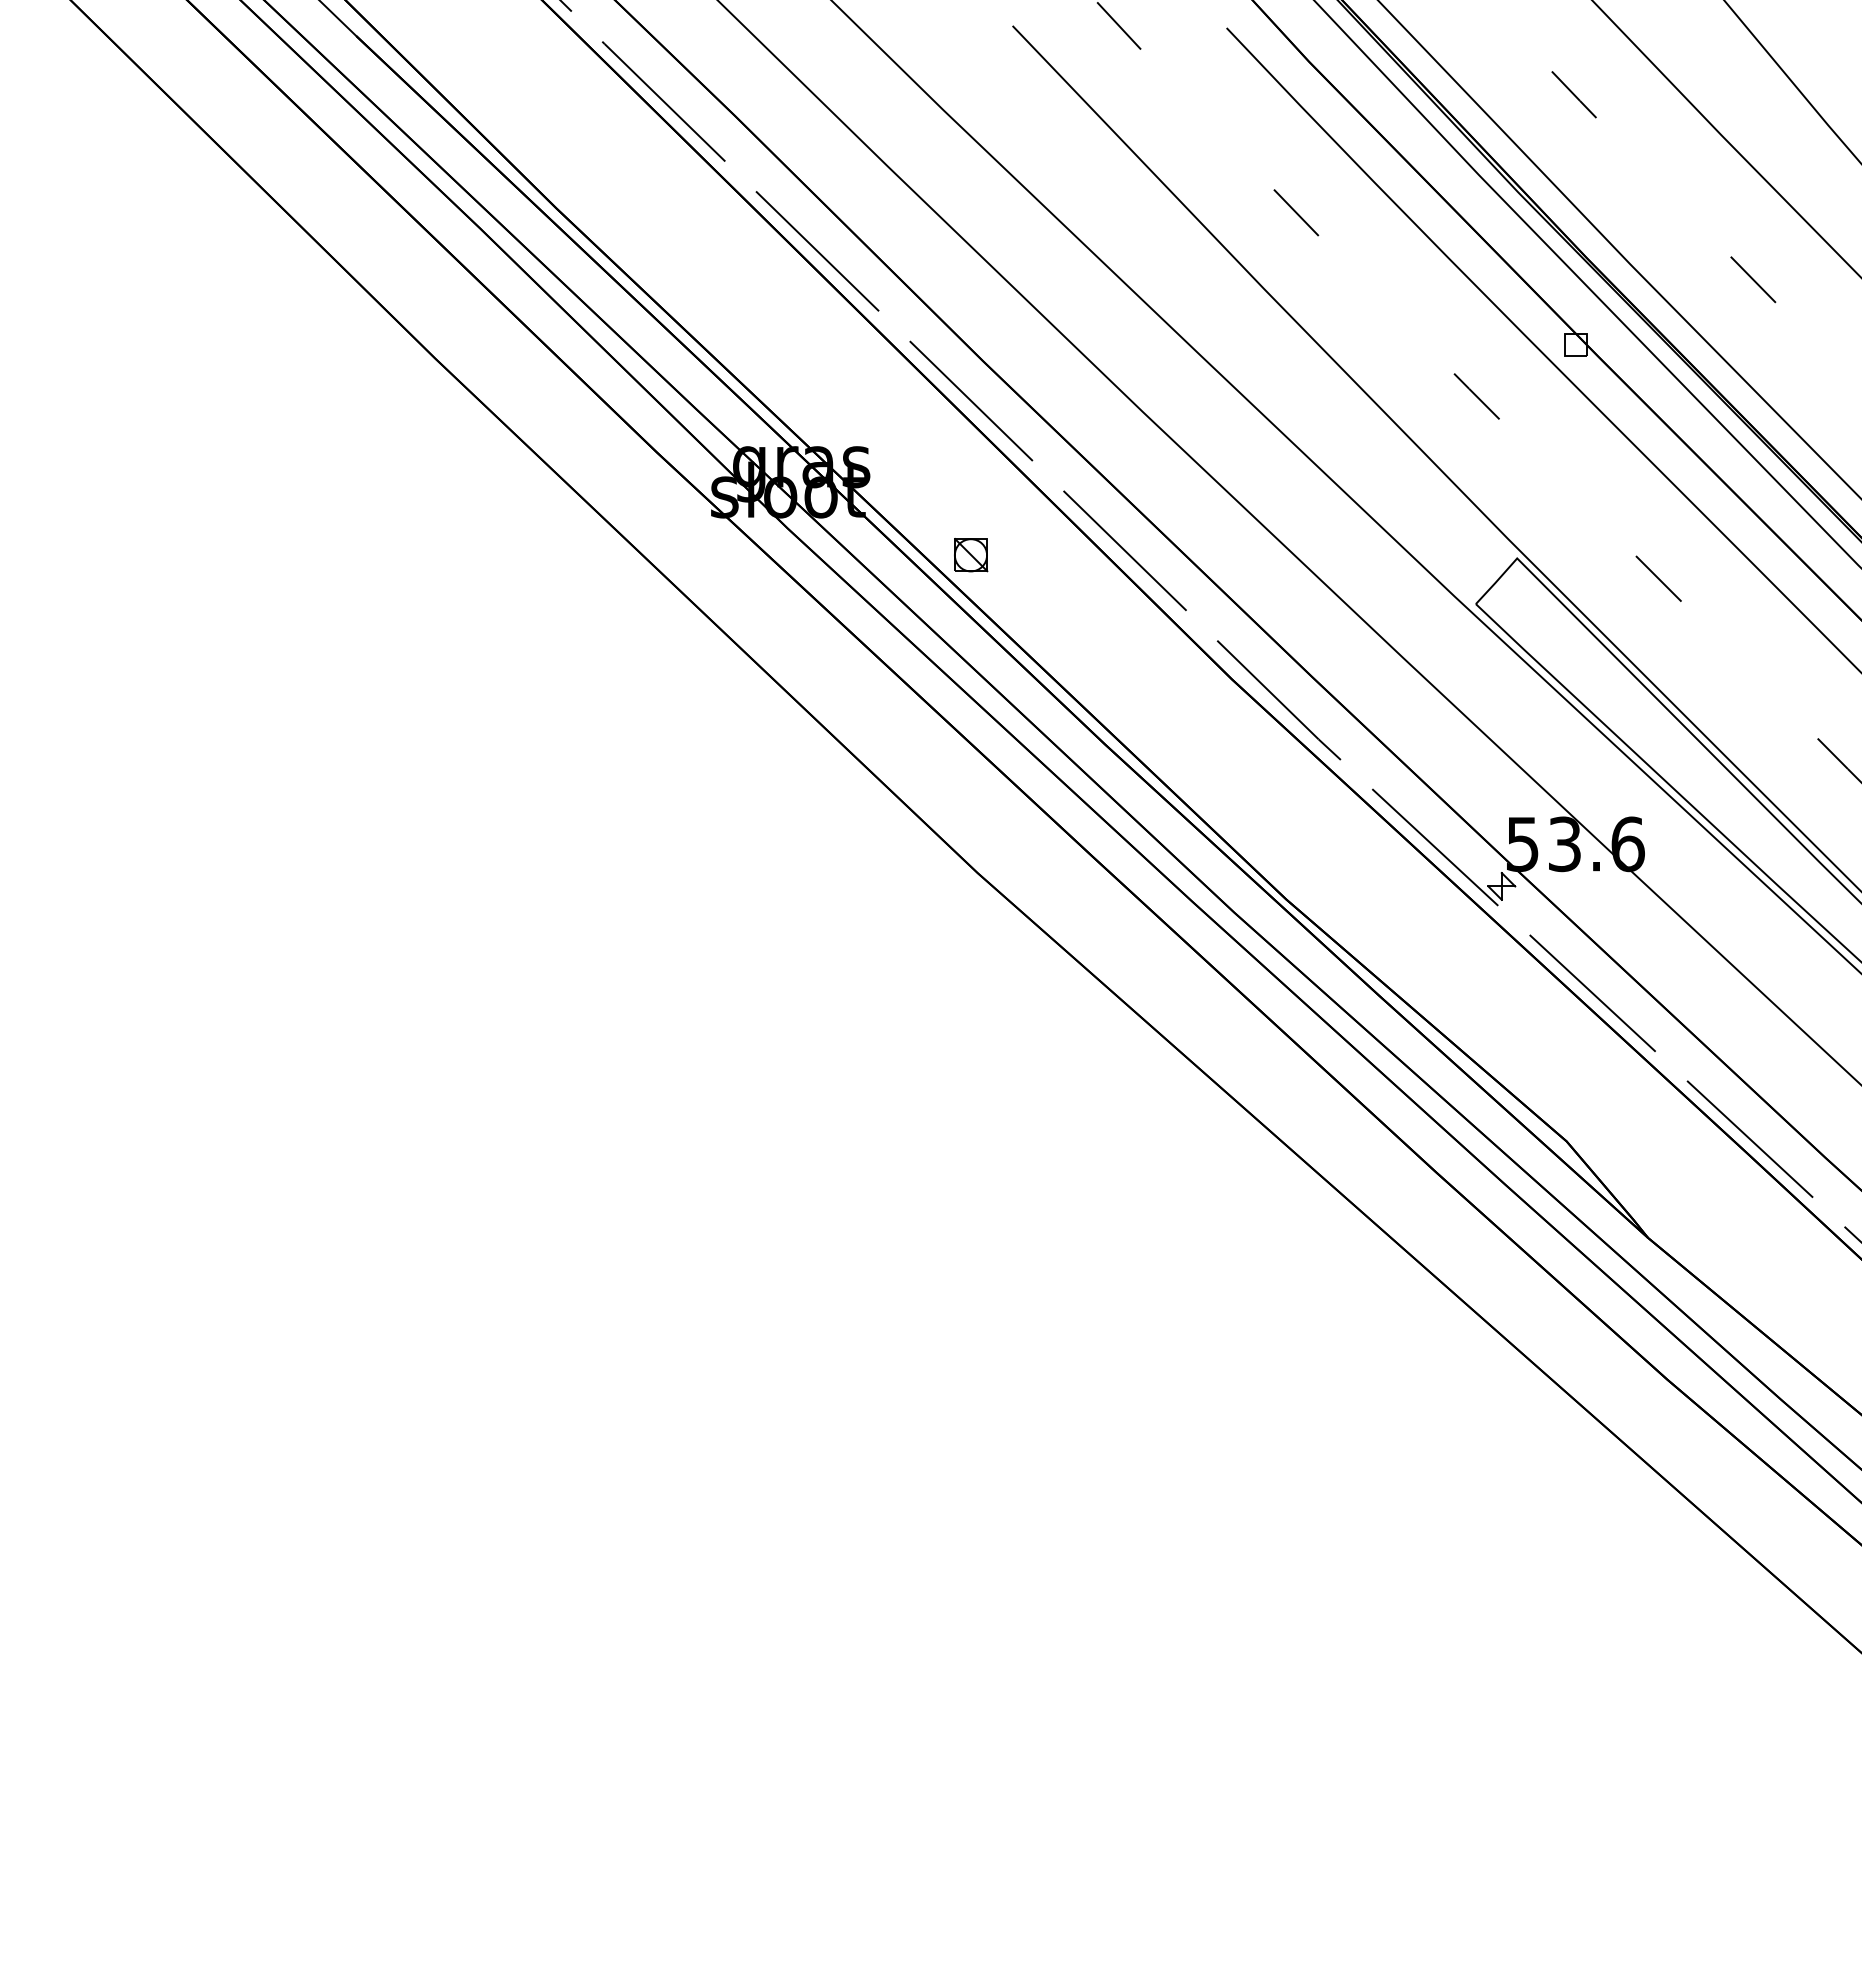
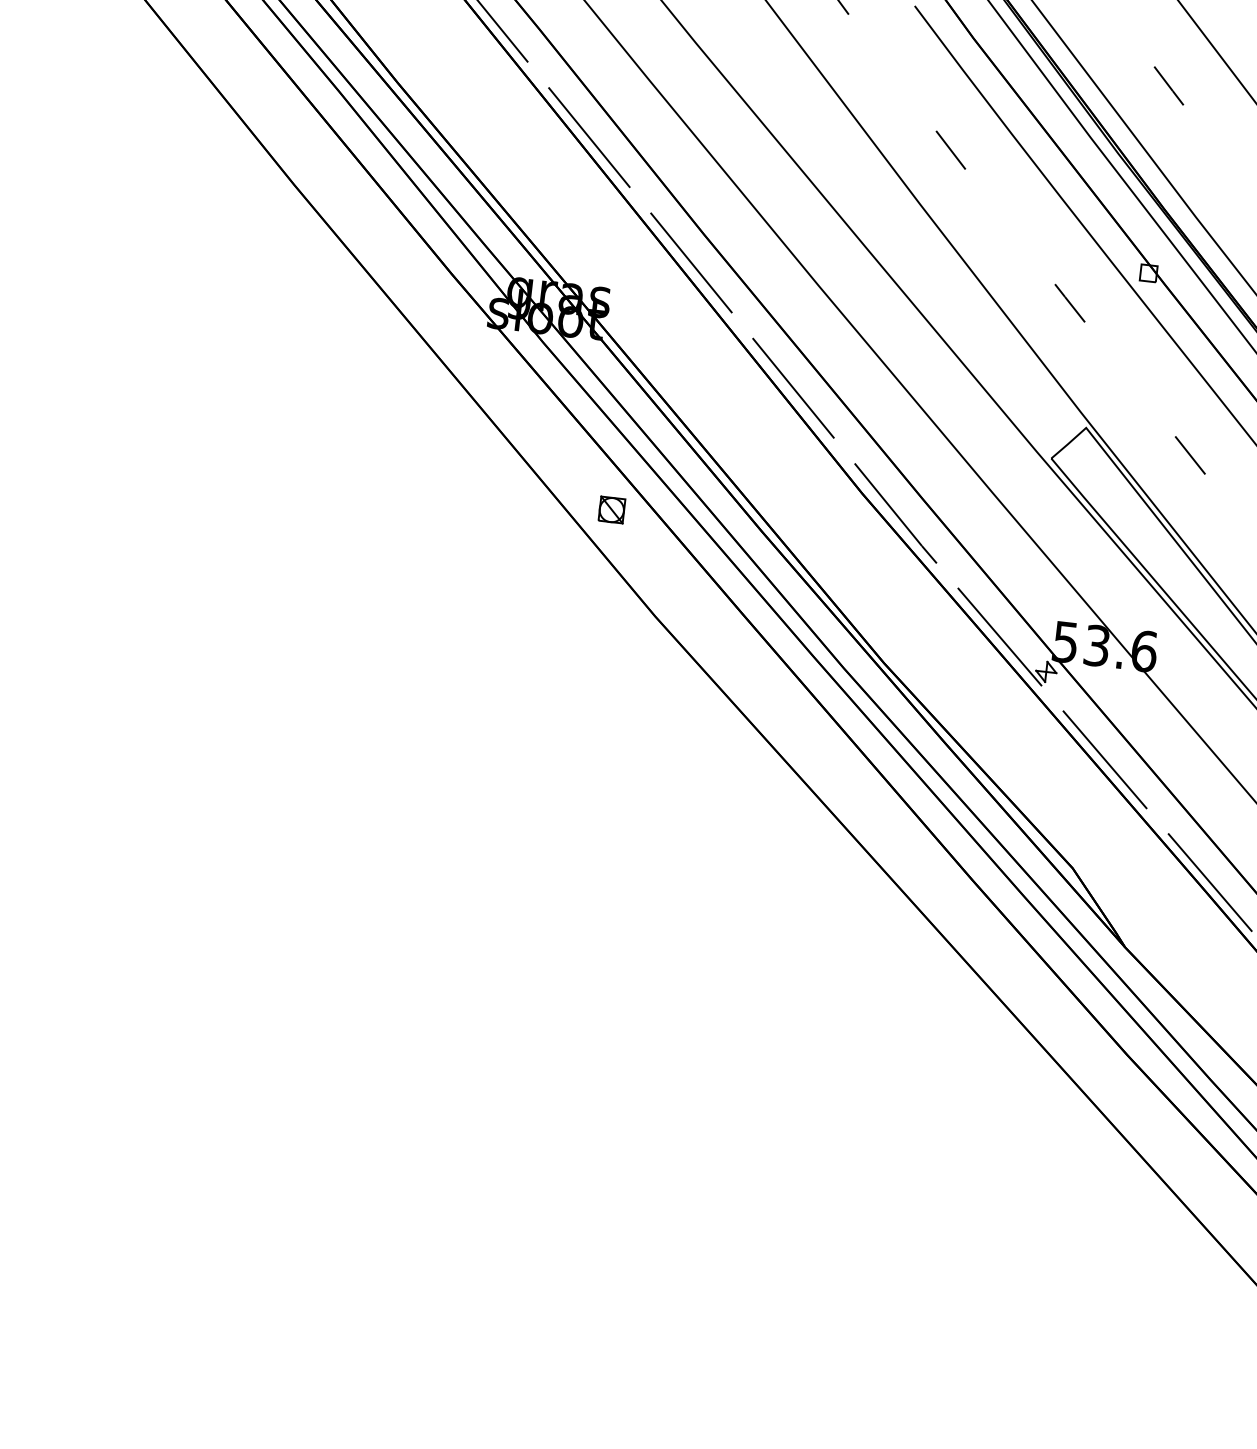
part: (971, 555) -> (612, 510), moved

